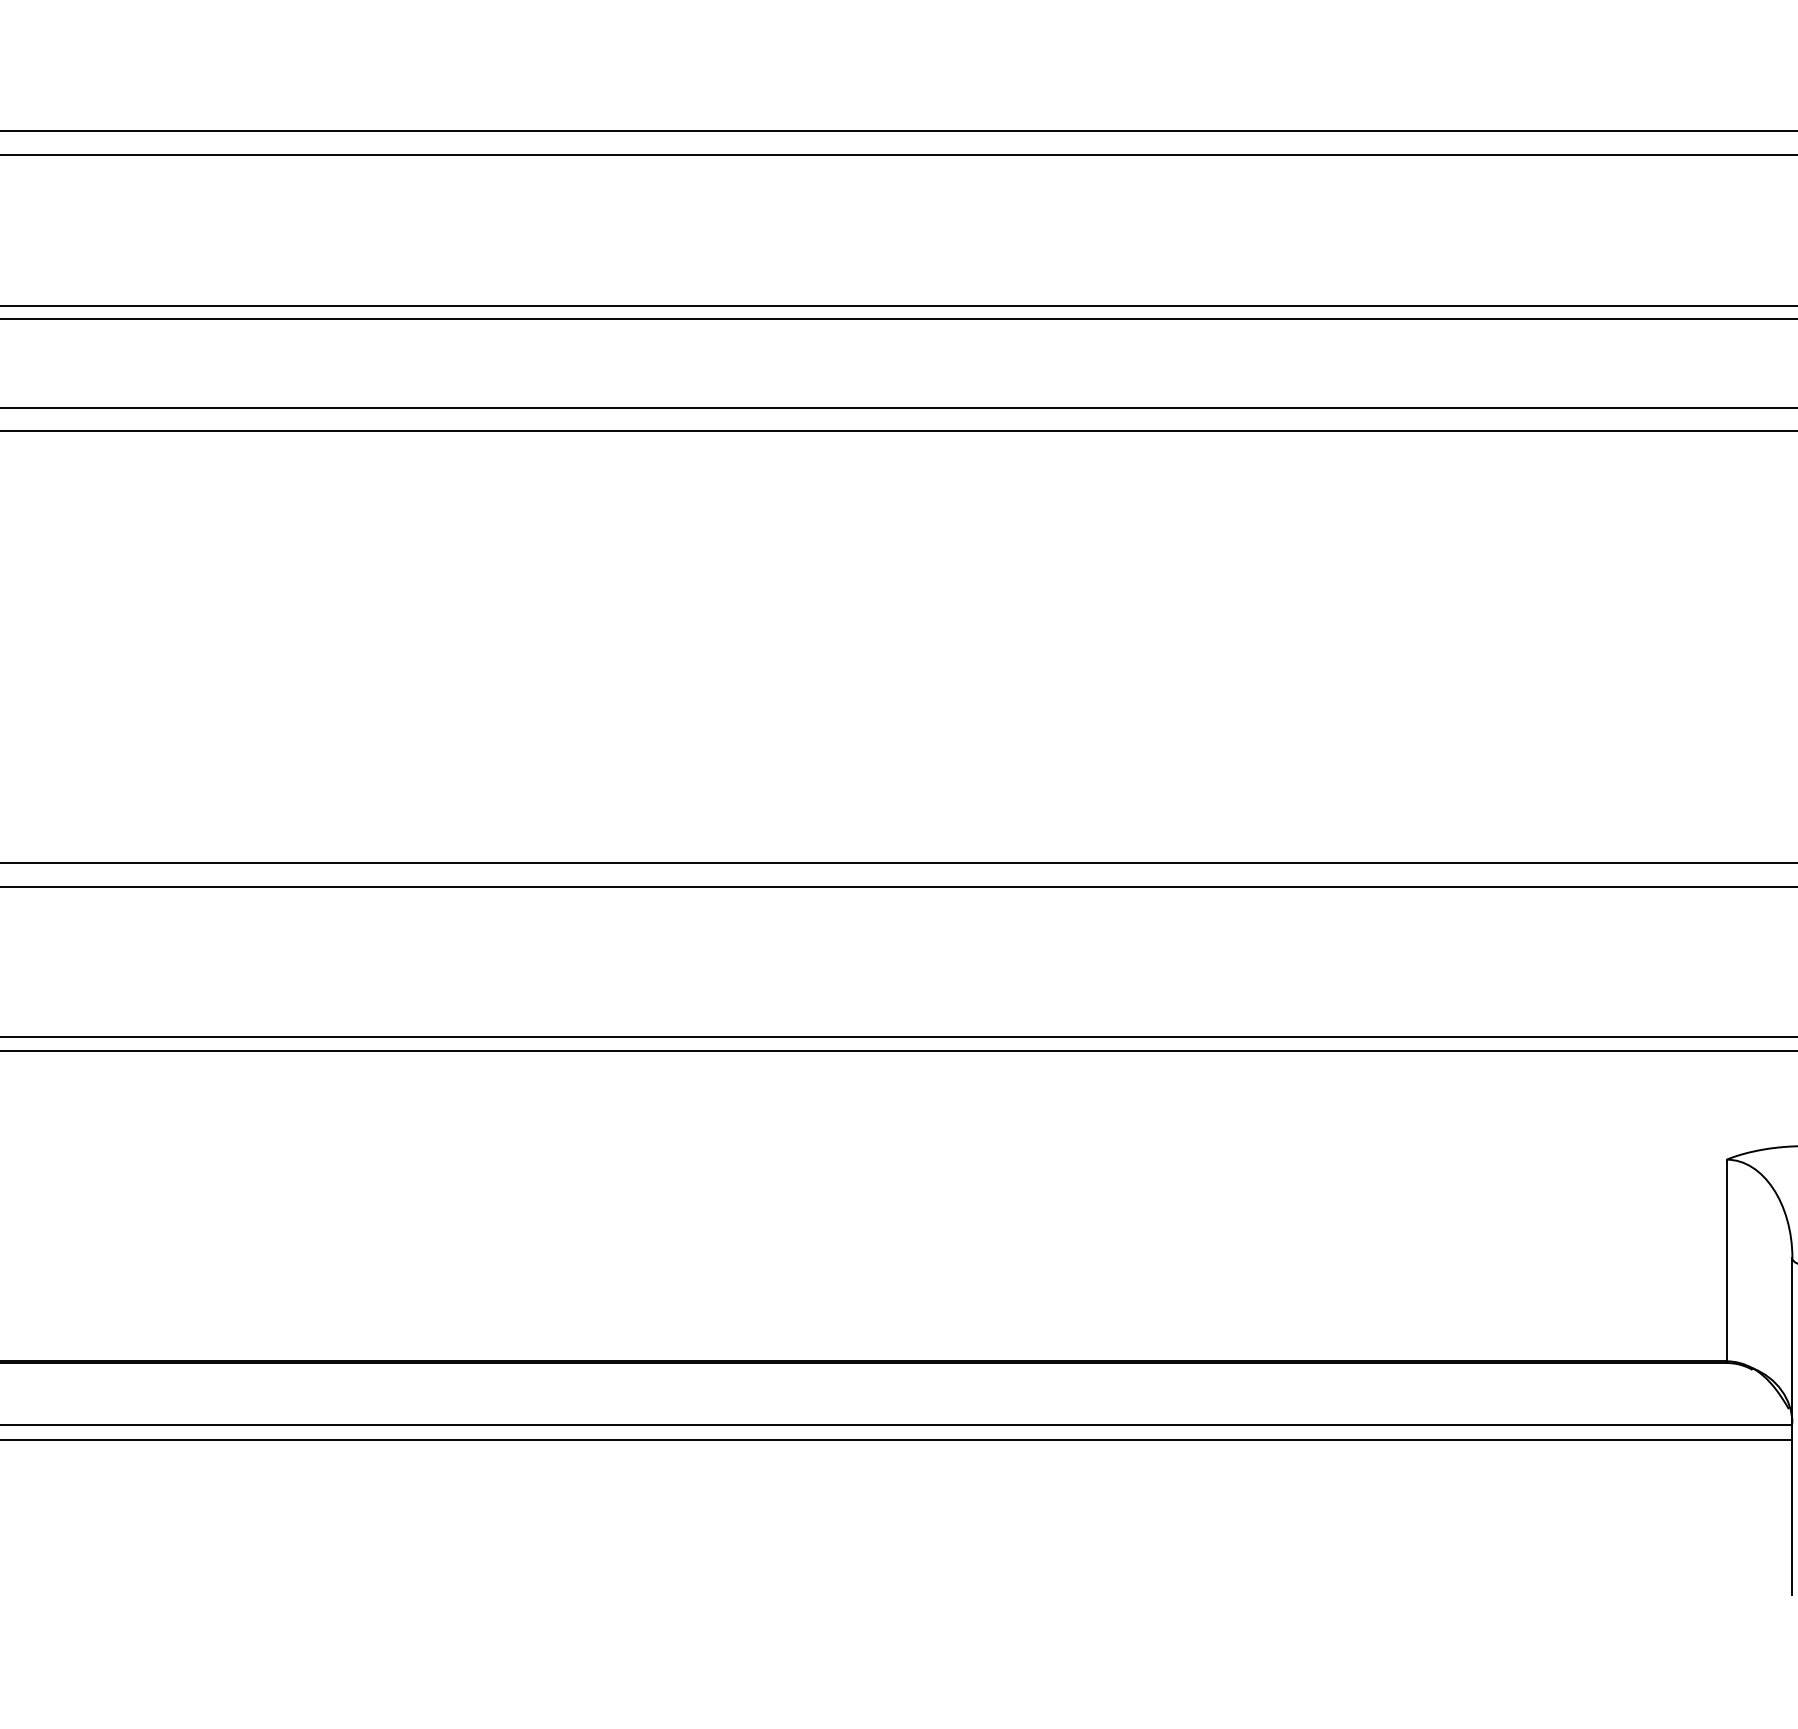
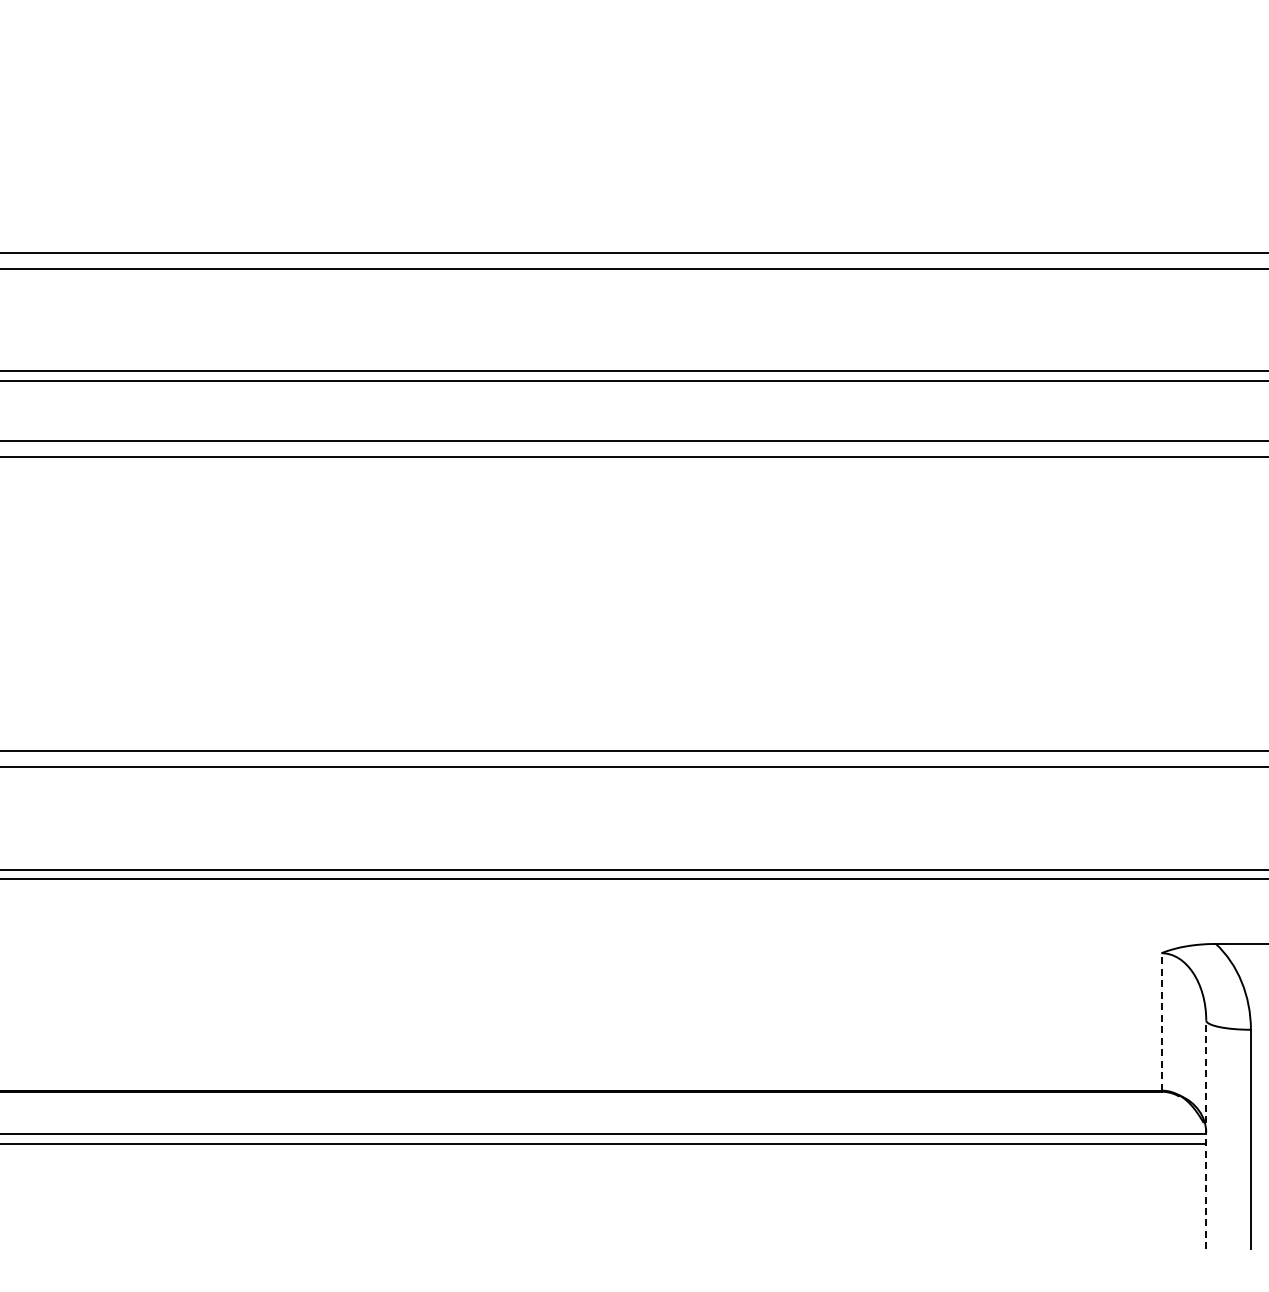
line: (1726, 1259) -> (1161, 1021), solid -> dashed
line: (1792, 1425) -> (1206, 1134), solid -> dashed

